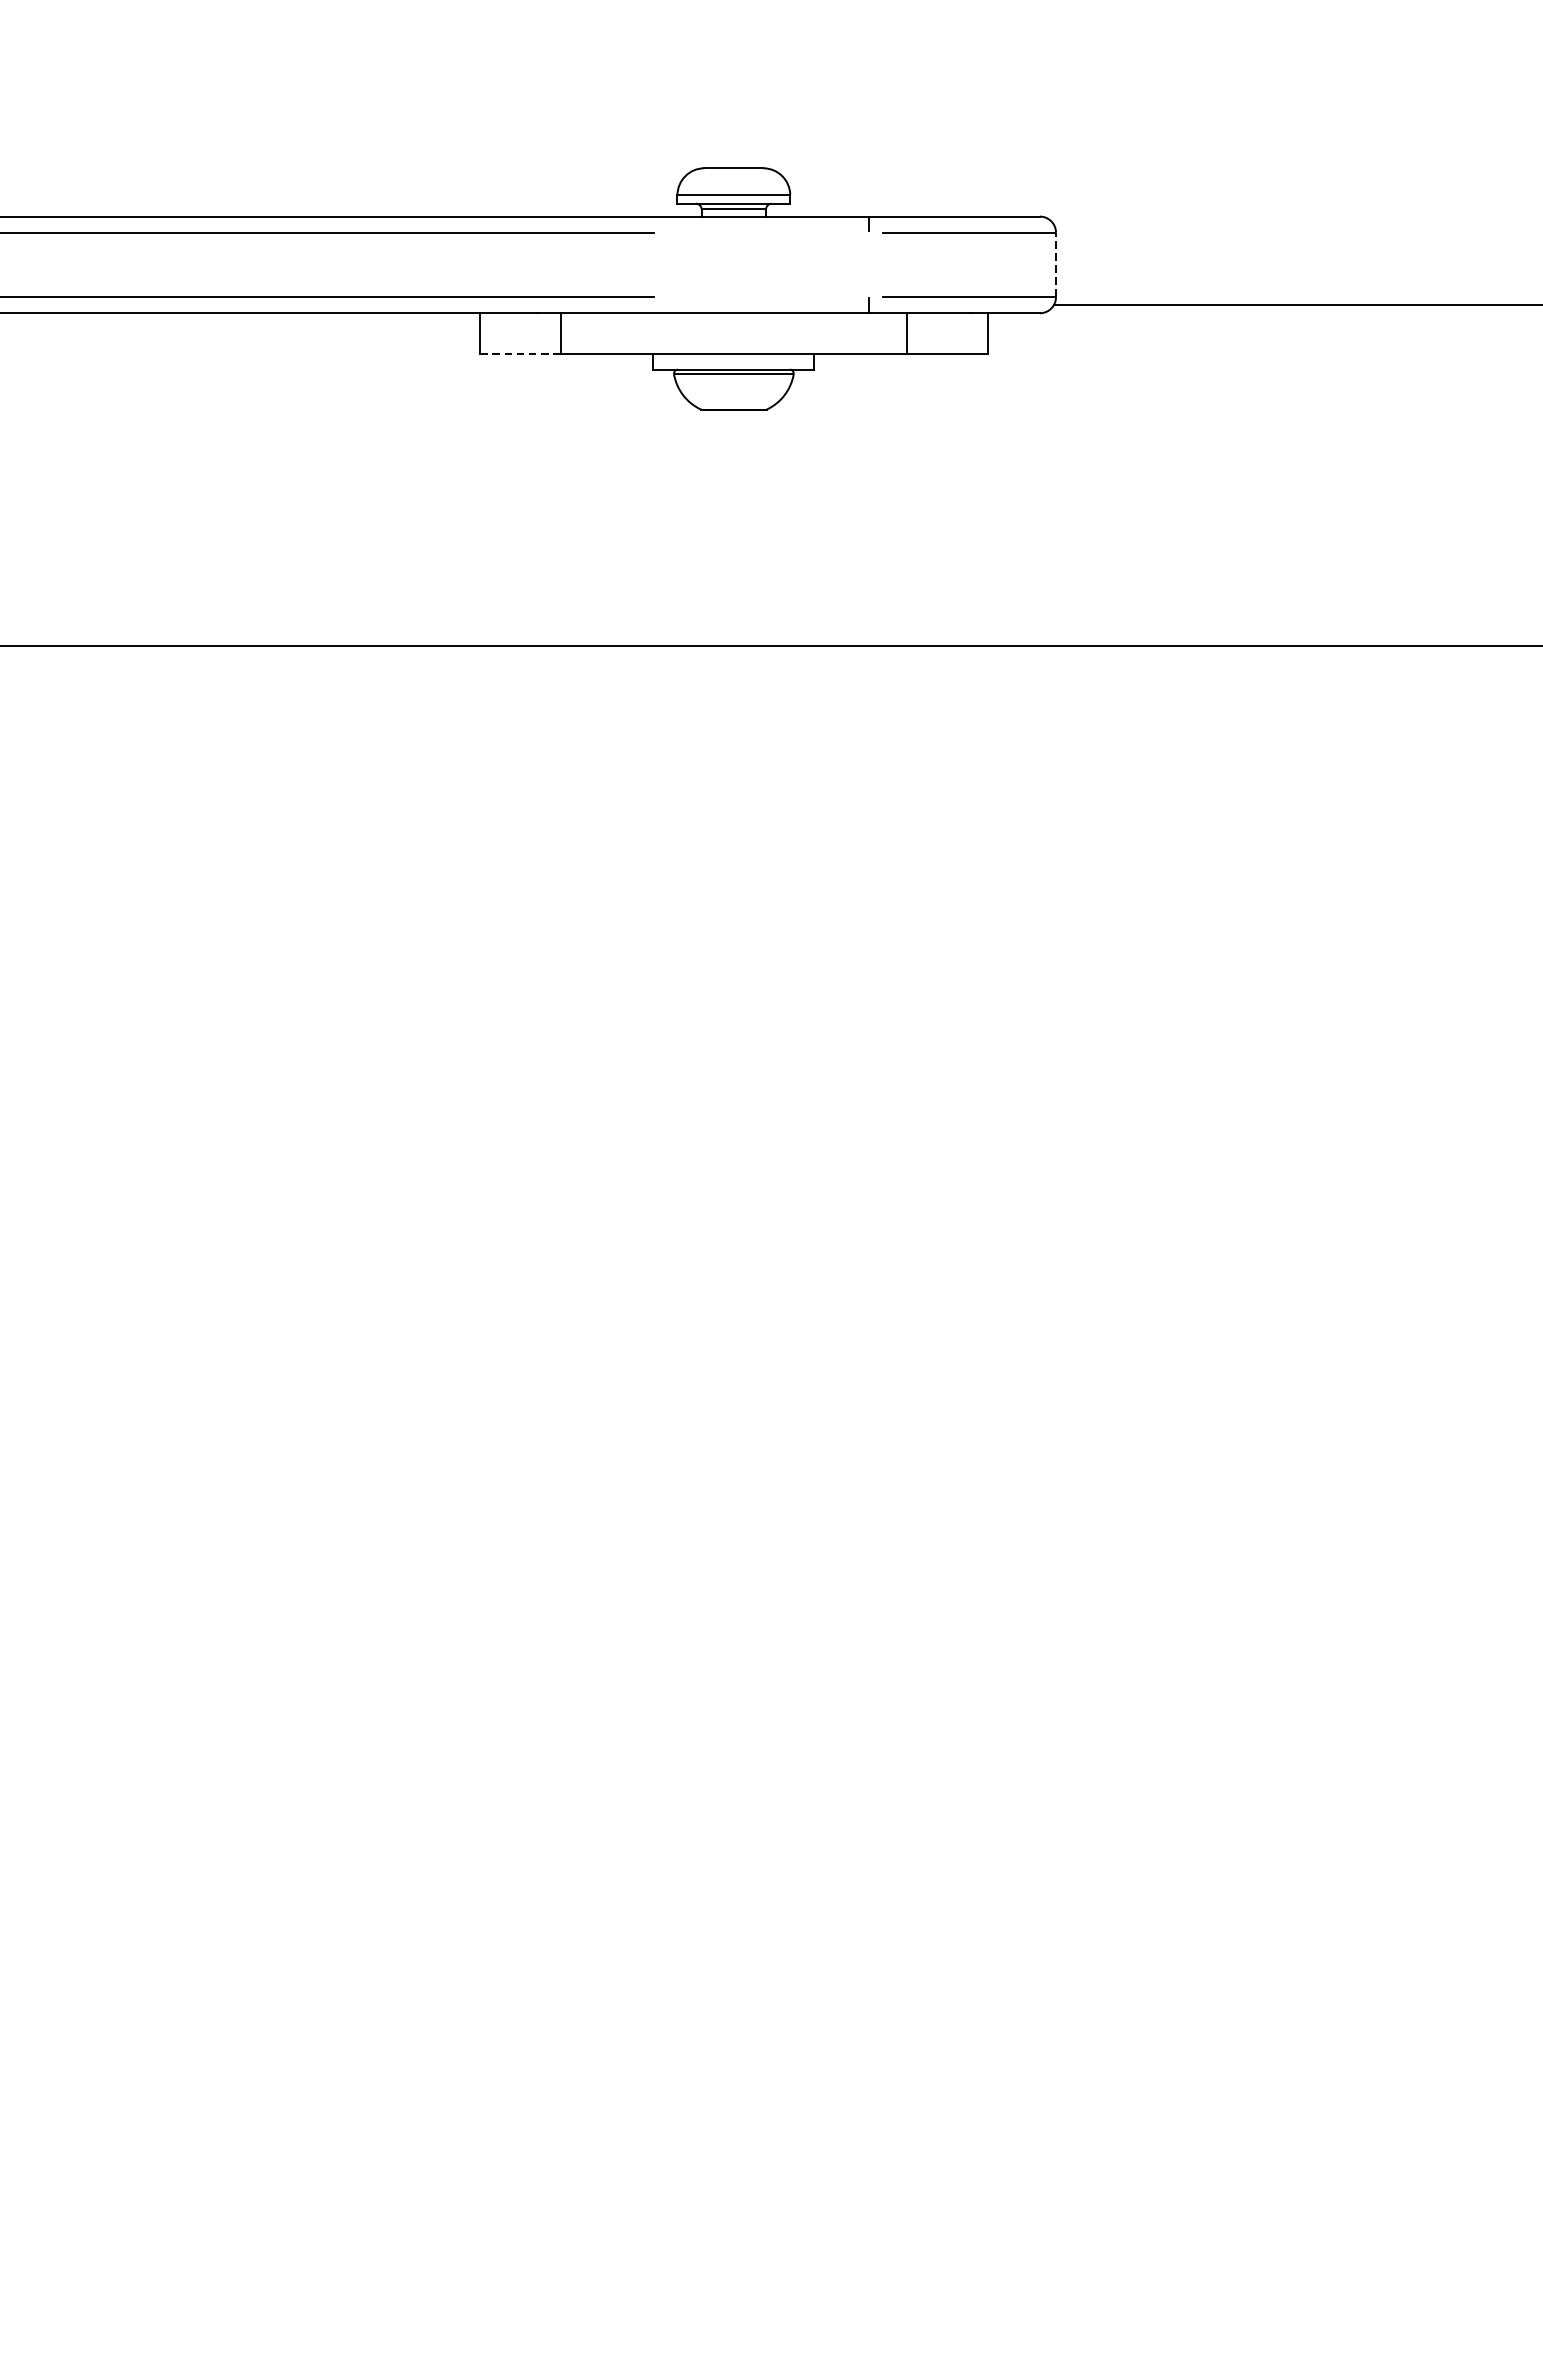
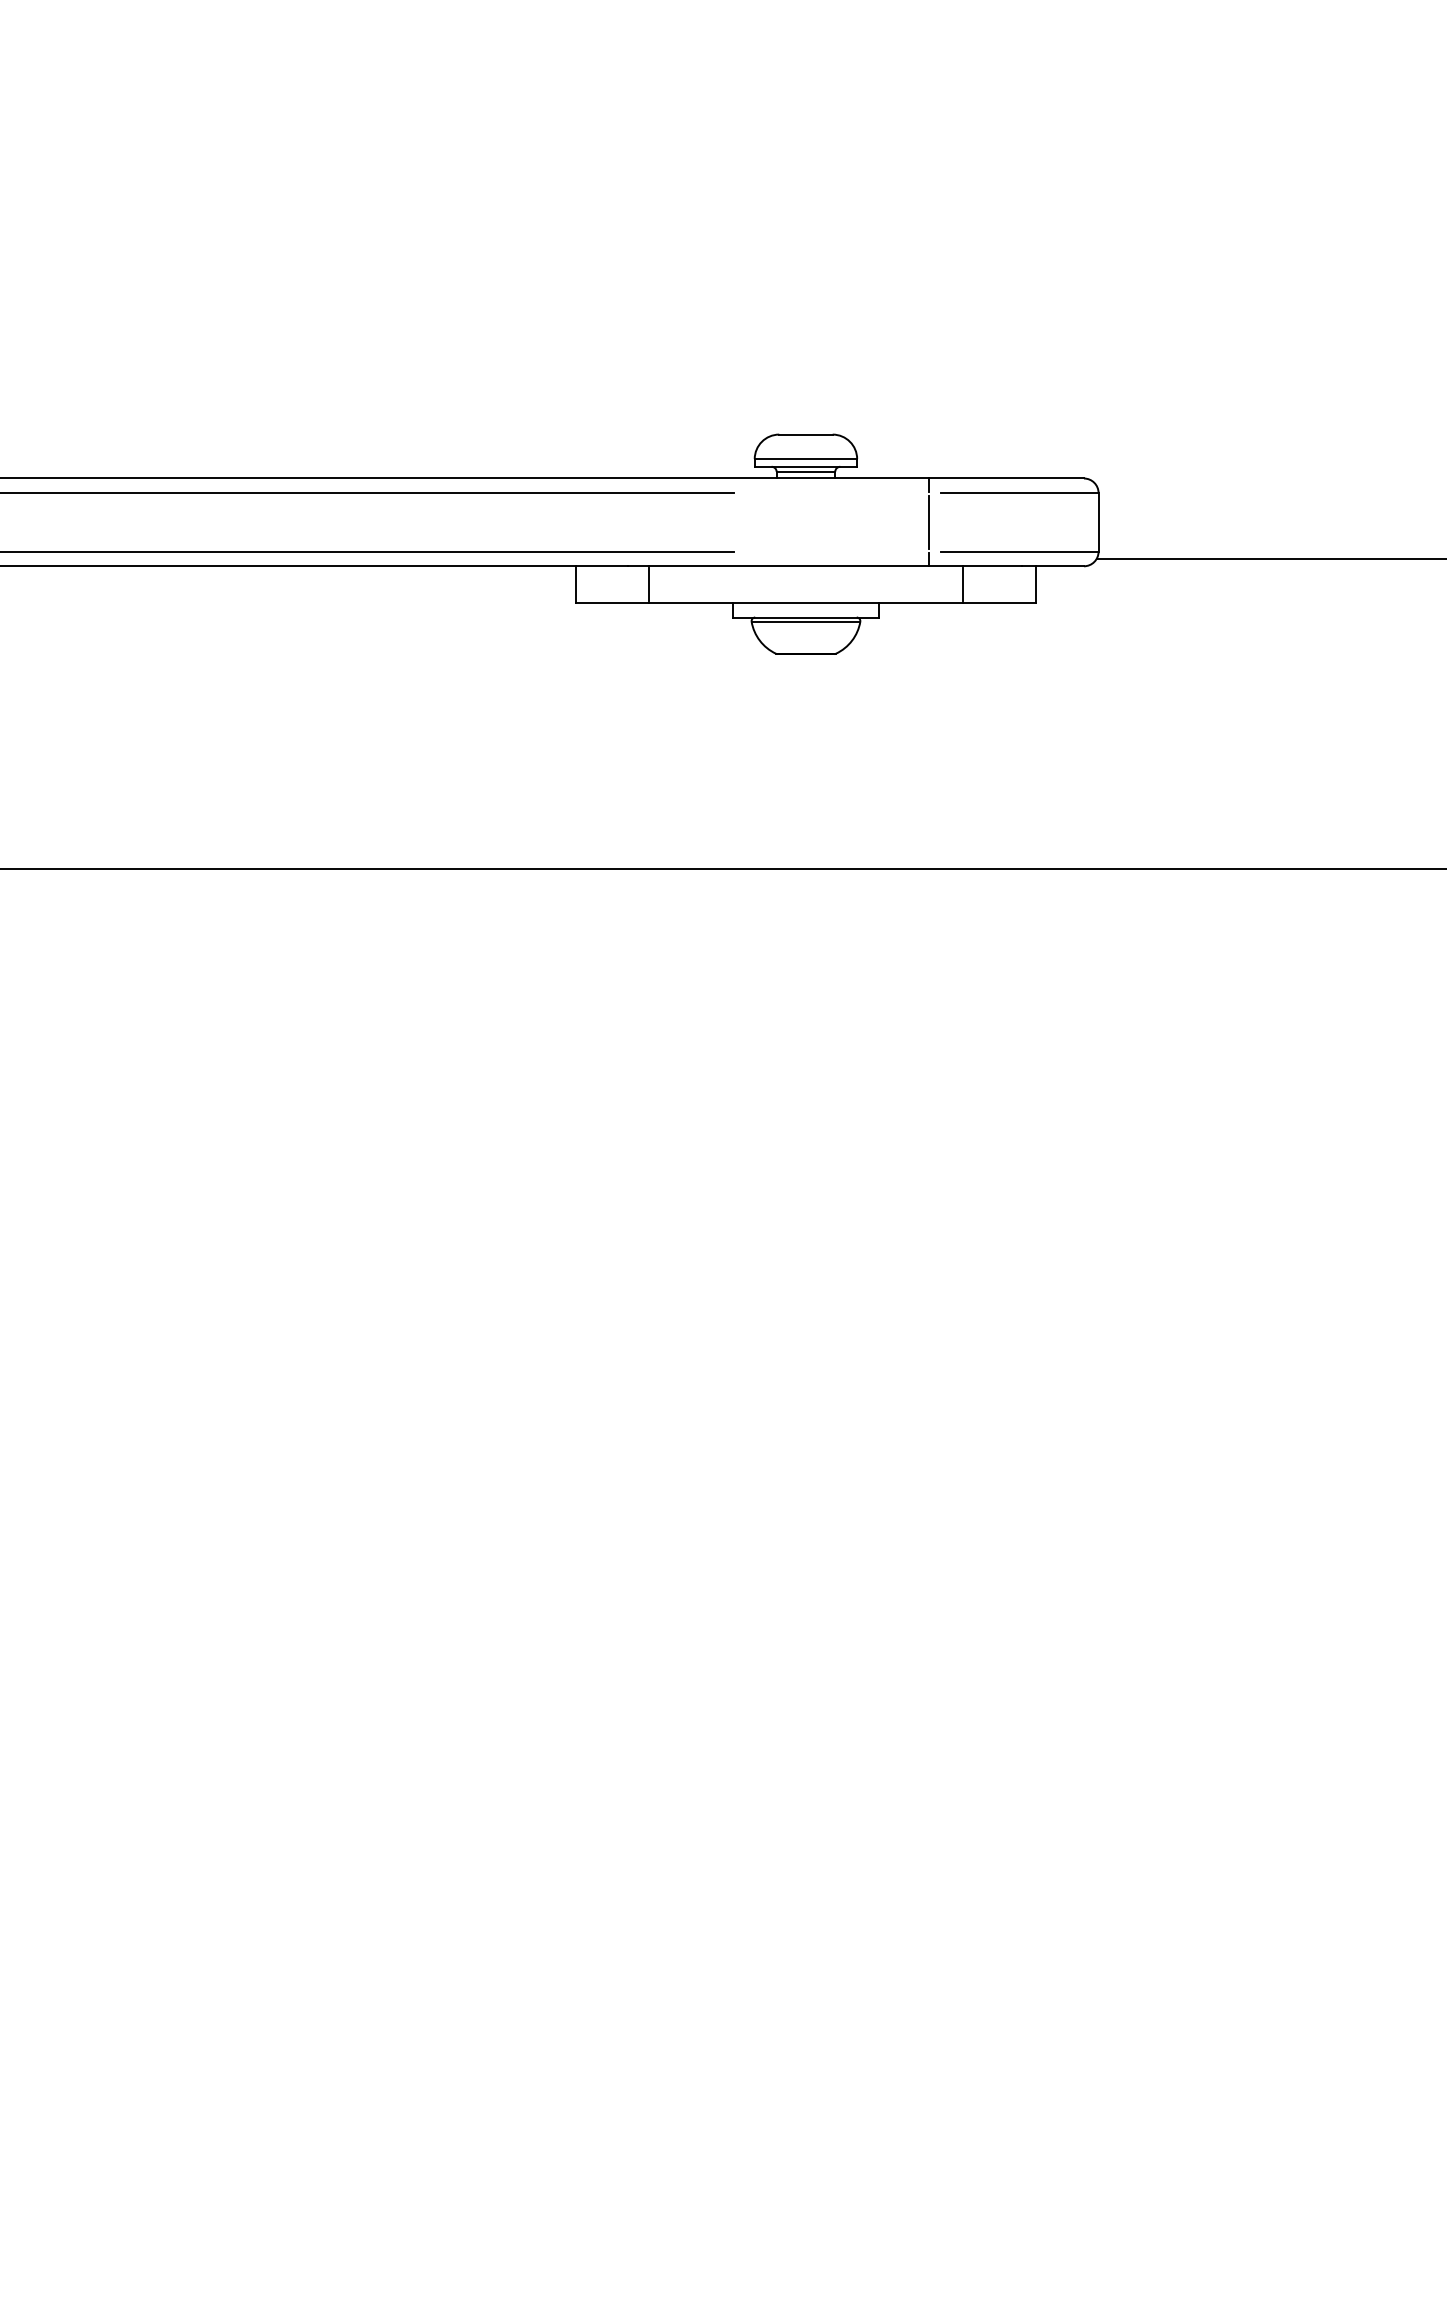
line: (1055, 263) -> (1098, 521), dashed -> solid
line: (868, 265) -> (928, 522), added
line: (520, 353) -> (612, 602), dashed -> solid

